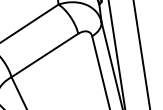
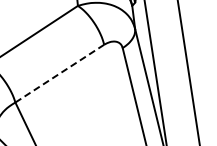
line: (44, 55) -> (59, 73), solid -> dashed

